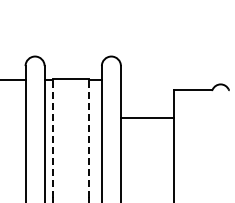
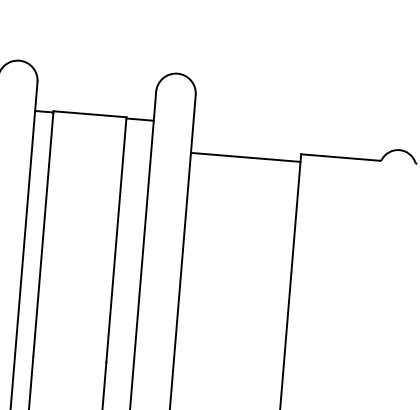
line: (146, 117) -> (244, 156), moved
line: (53, 138) -> (43, 233), dashed -> solid
line: (88, 138) -> (116, 239), dashed -> solid

